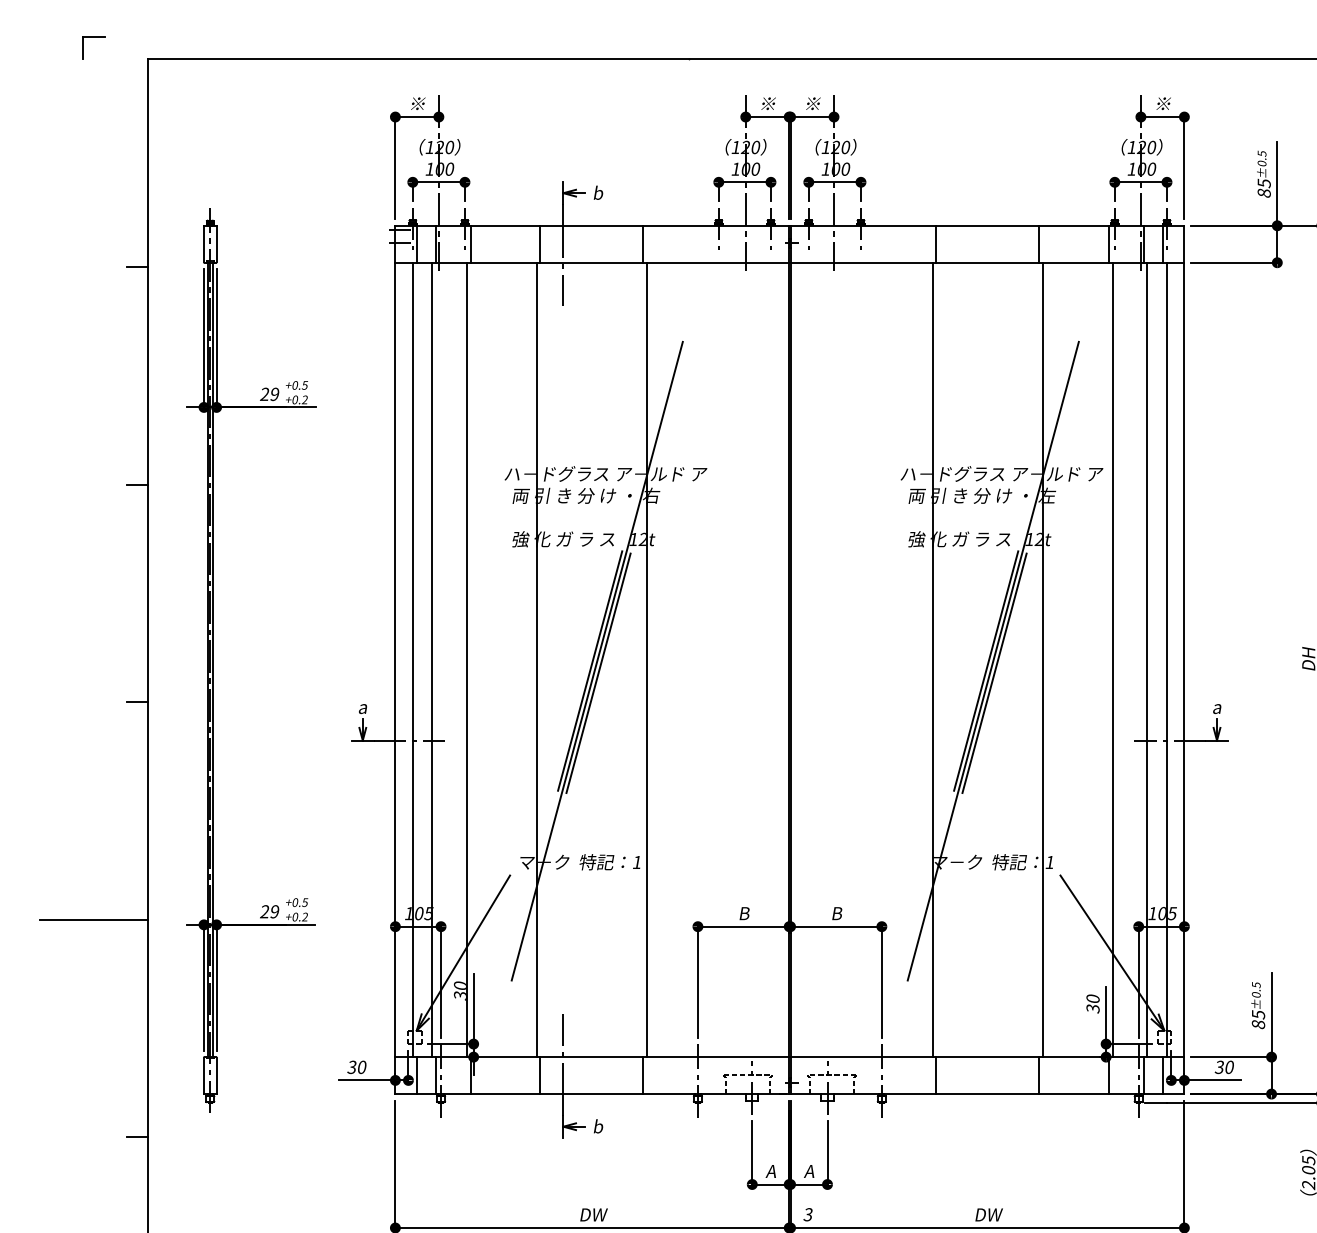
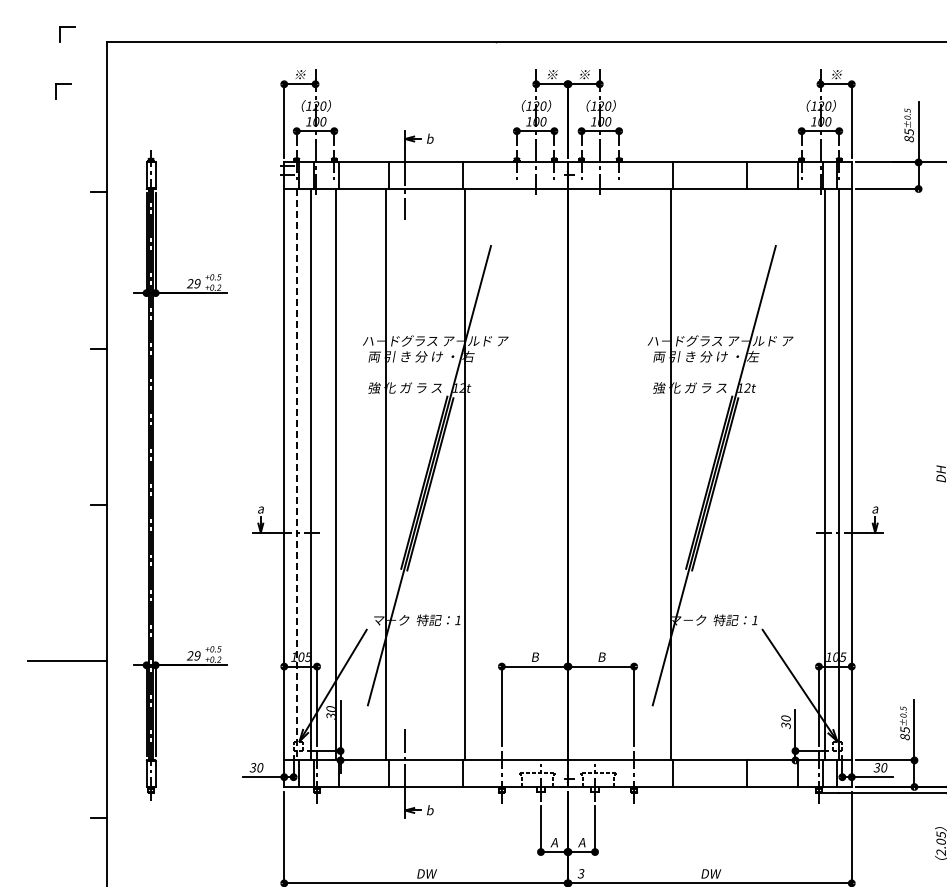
part: (88, 117) -> (63, 84), added
line: (412, 659) -> (296, 474), solid -> dashed
line: (1043, 659) -> (750, 474), removed
line: (1113, 659) -> (800, 474), removed

